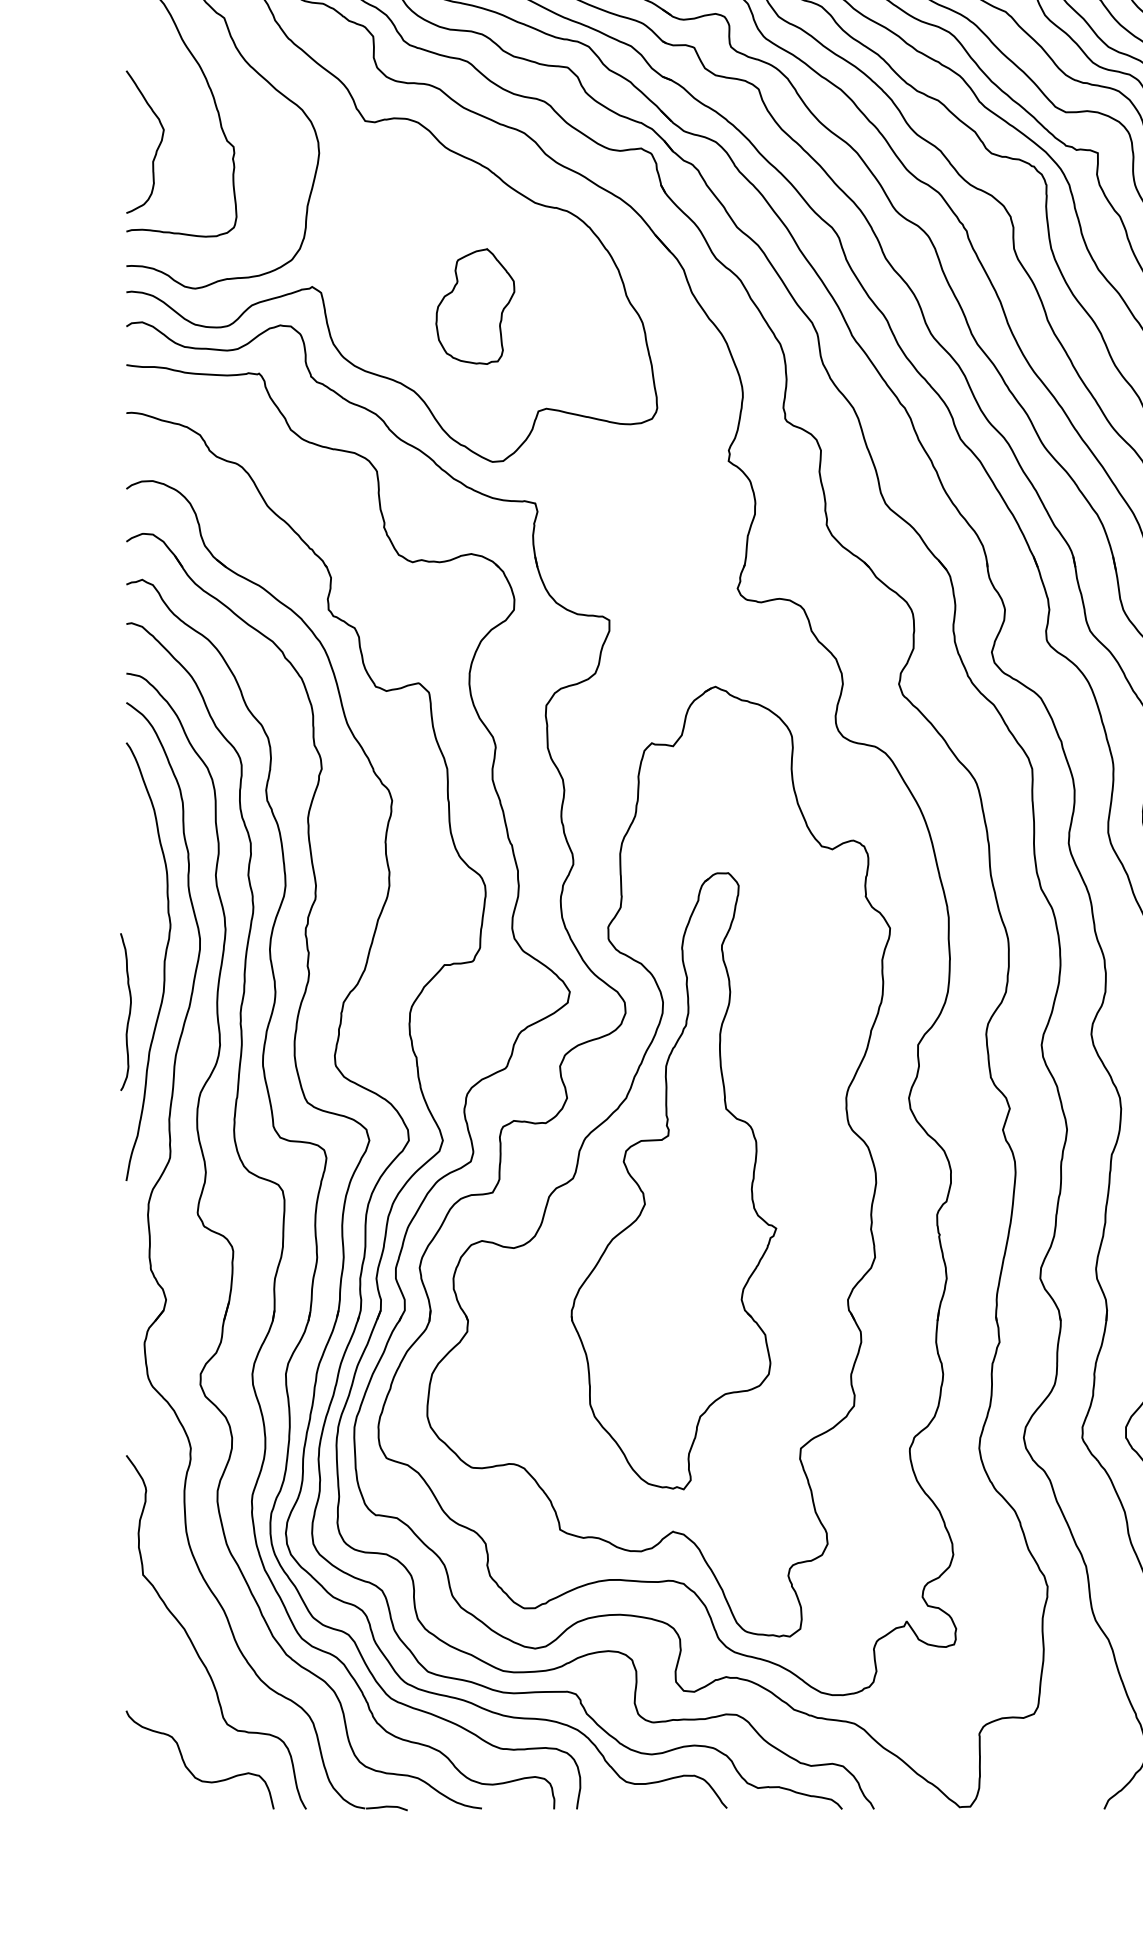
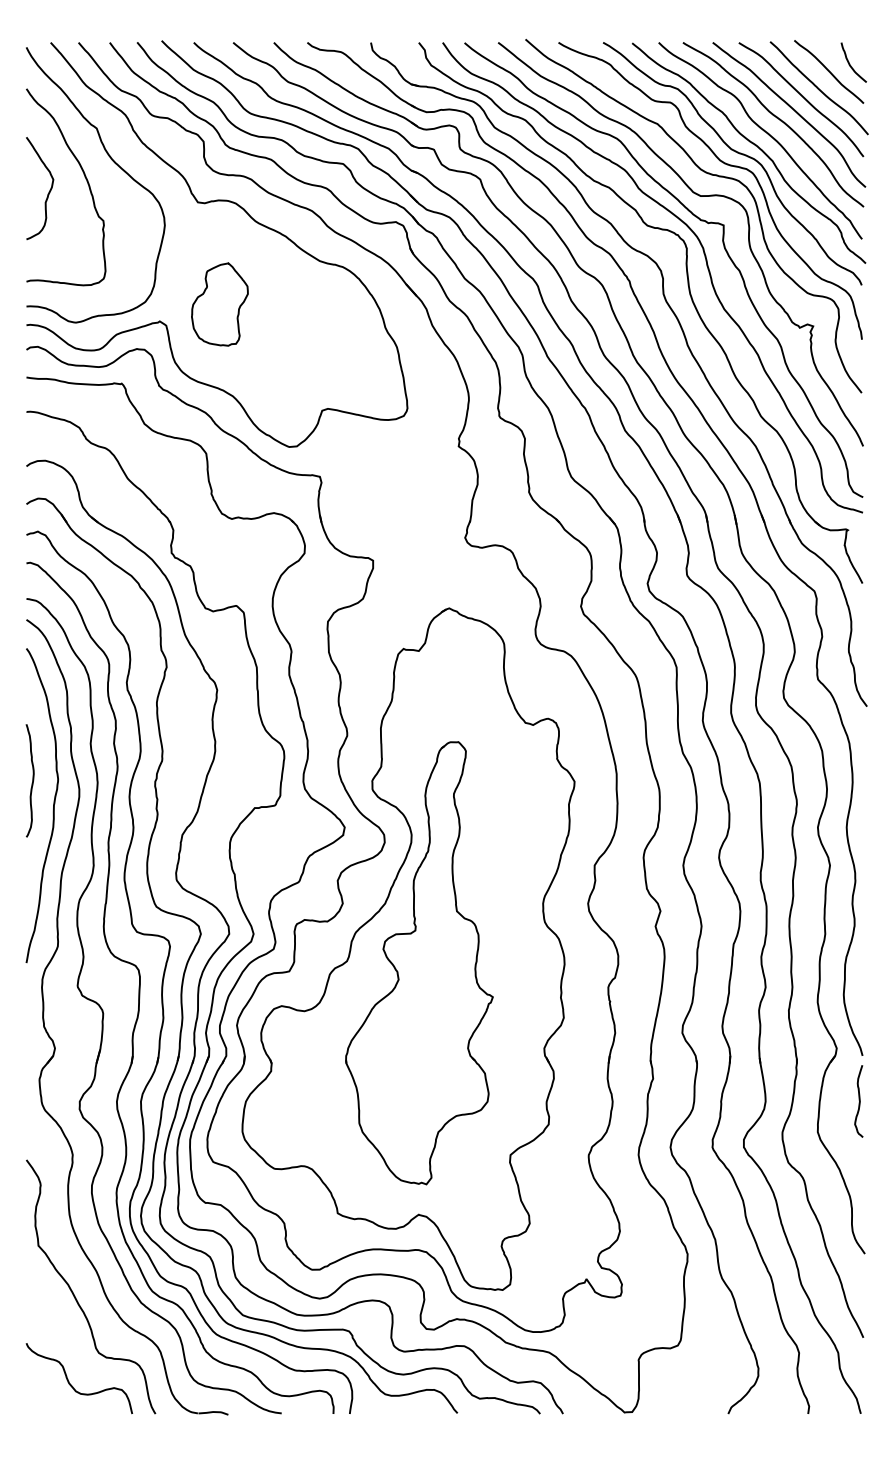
curve: (157, 147) -> (48, 192), moved
part: (474, 306) -> (219, 304), moved
curve: (129, 1011) -> (32, 780), moved

